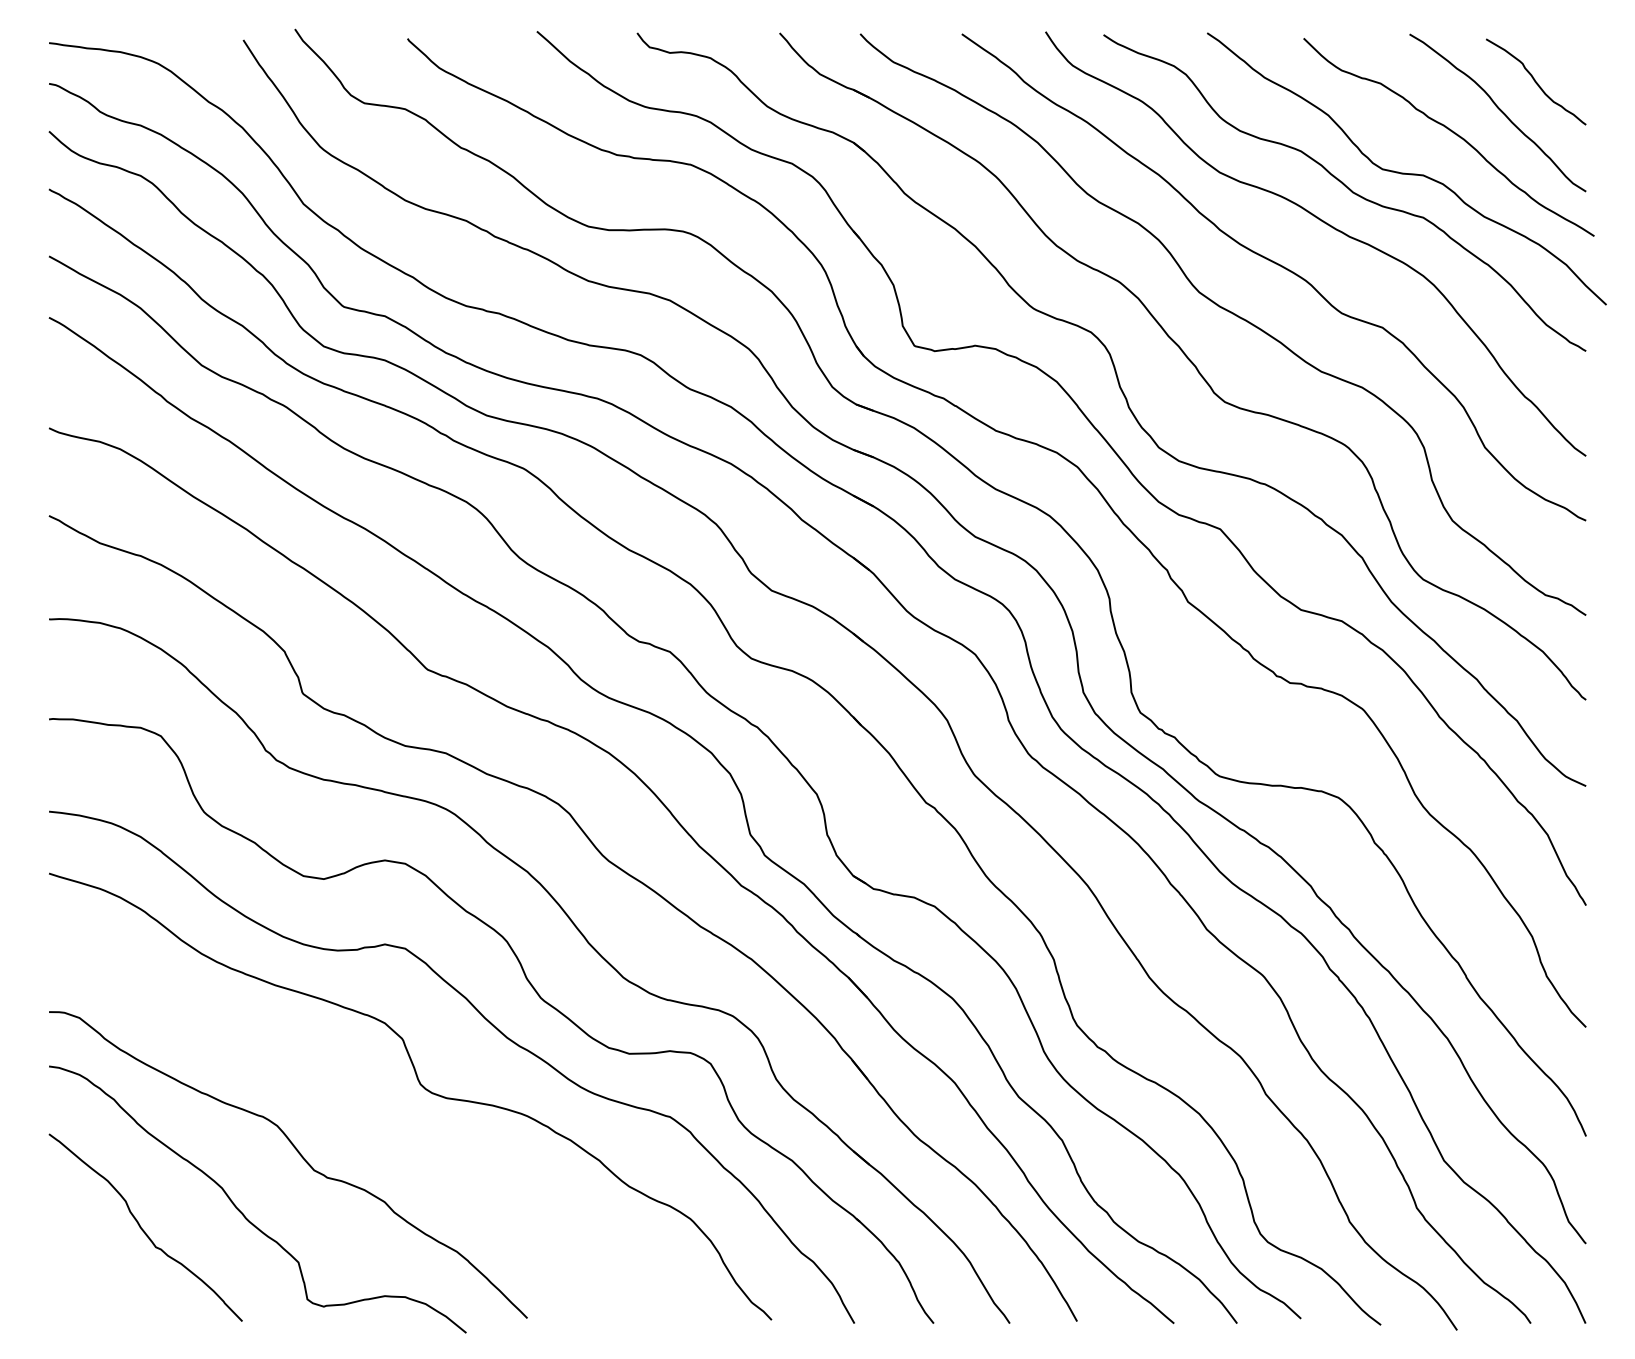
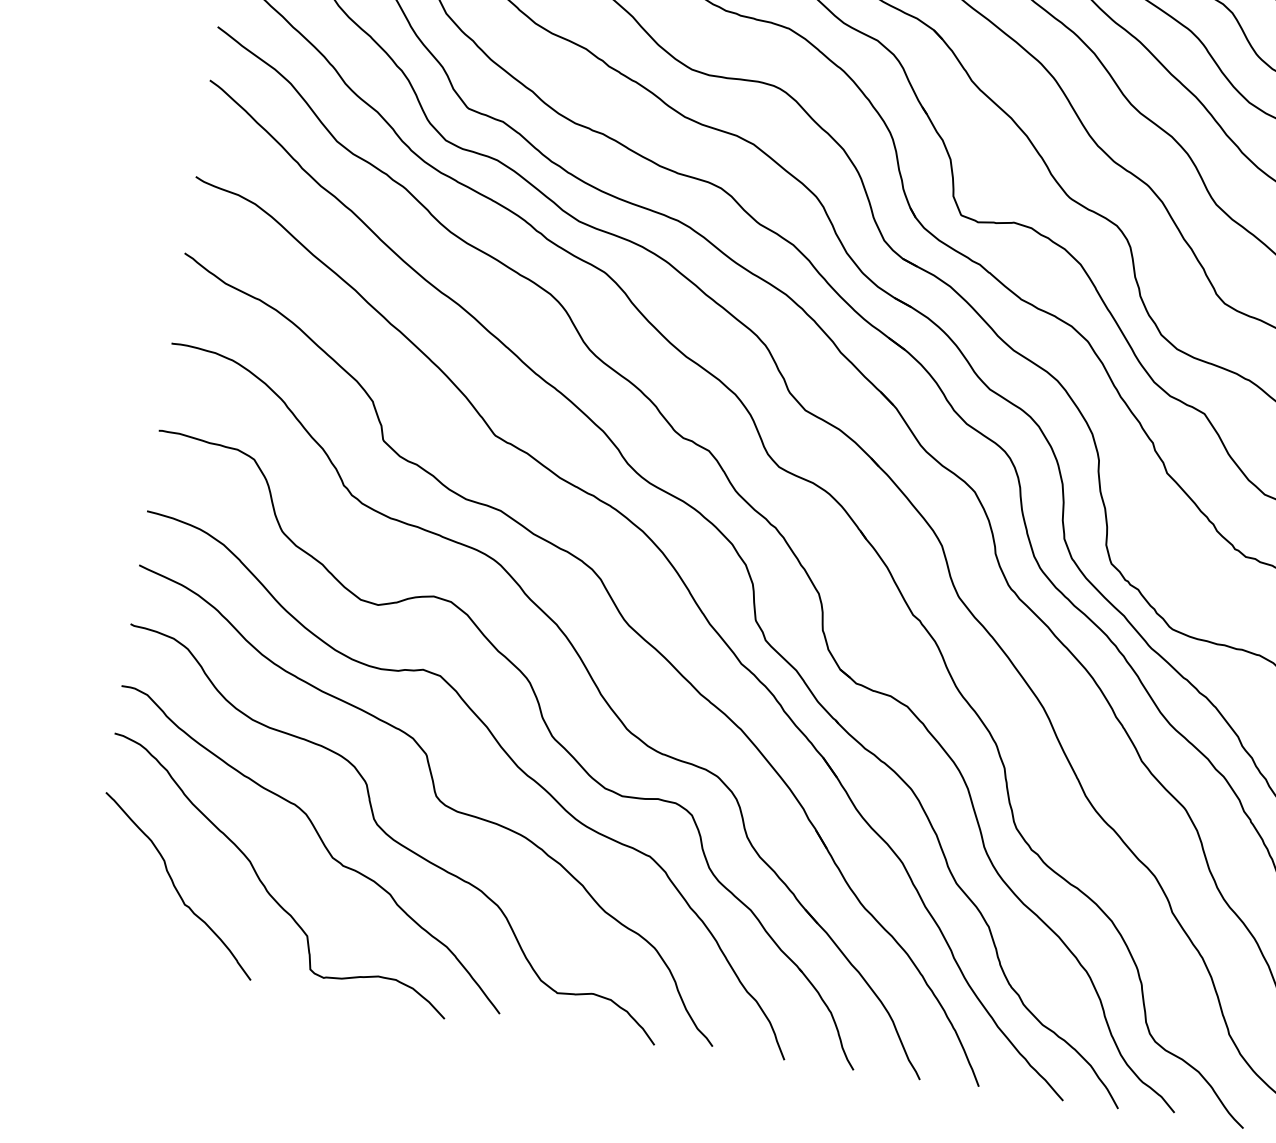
curve: (375, 1136) -> (390, 836), added

